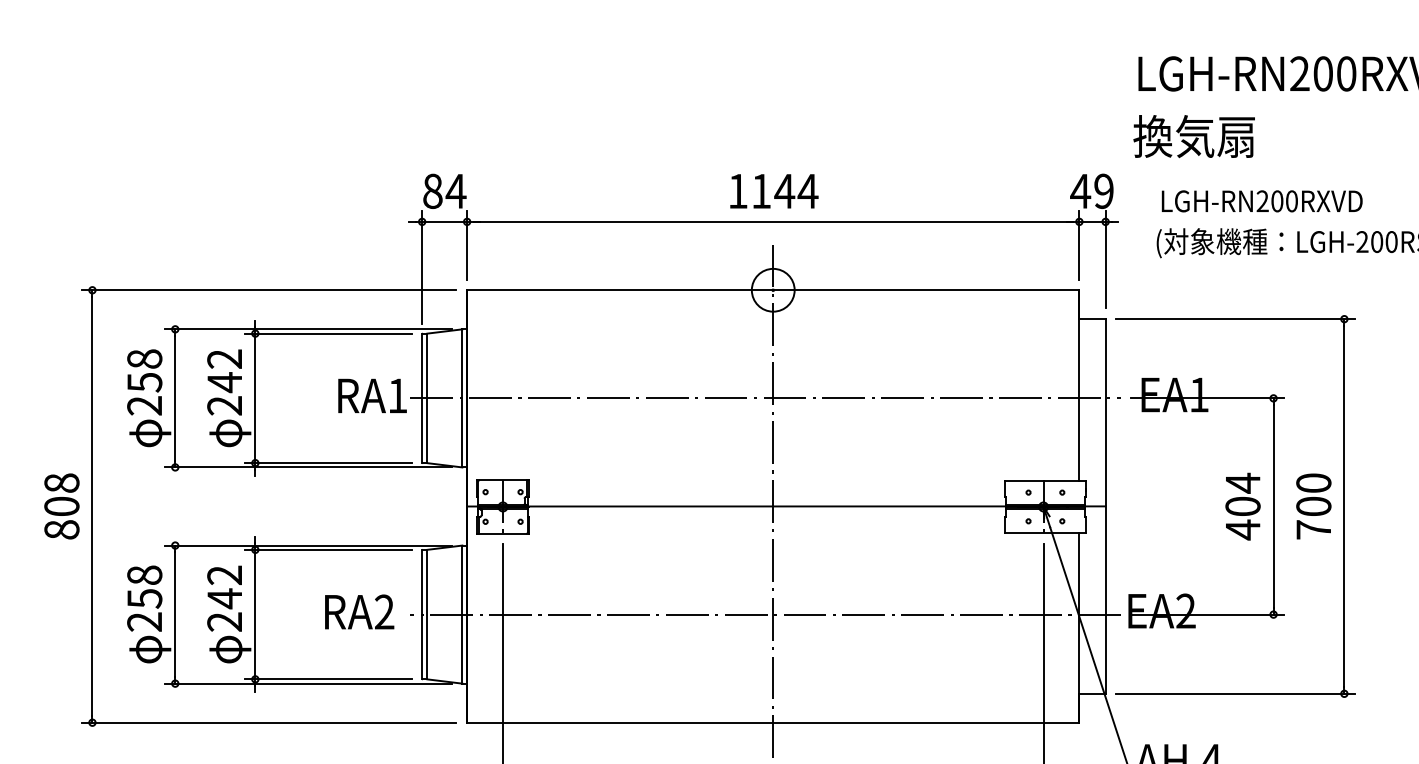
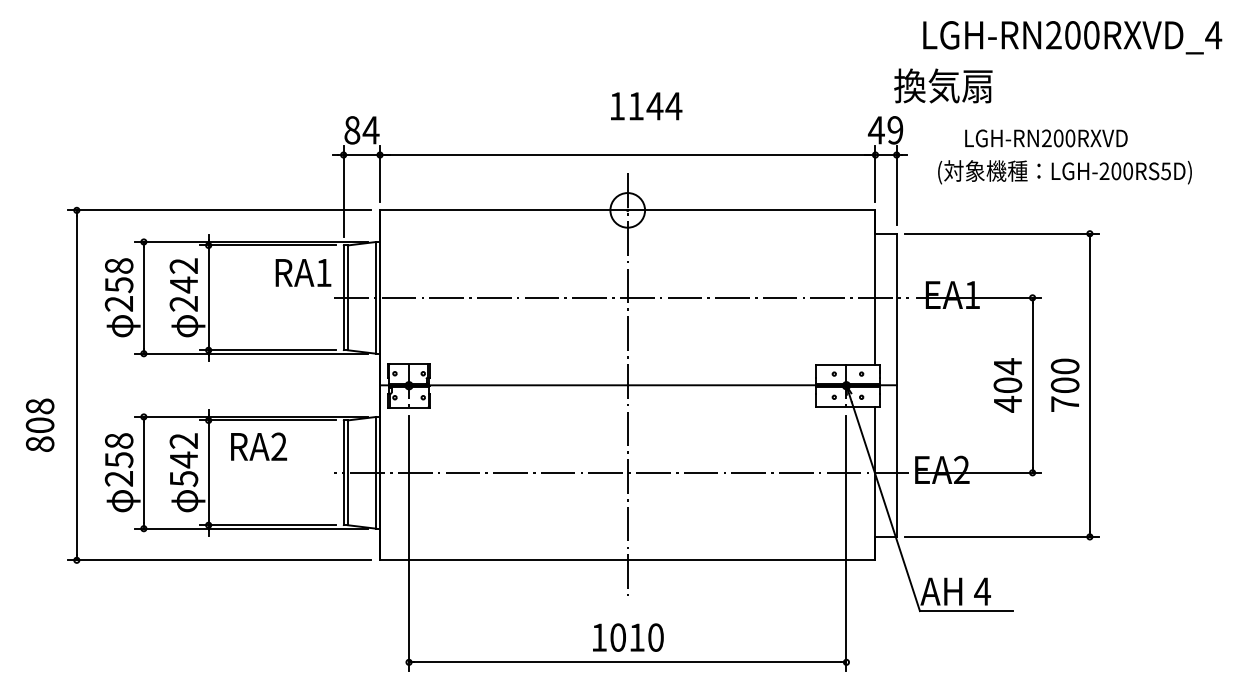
text: (1194, 135) -> (943, 85), moved
text: (774, 191) -> (646, 106), moved
text: (1262, 201) -> (1046, 138), moved
text: (372, 395) -> (303, 272), moved
text: (61, 505) -> (39, 424), moved
text: (360, 611) -> (259, 446), moved
text: (224, 622) -> (183, 479), 242 -> 542

